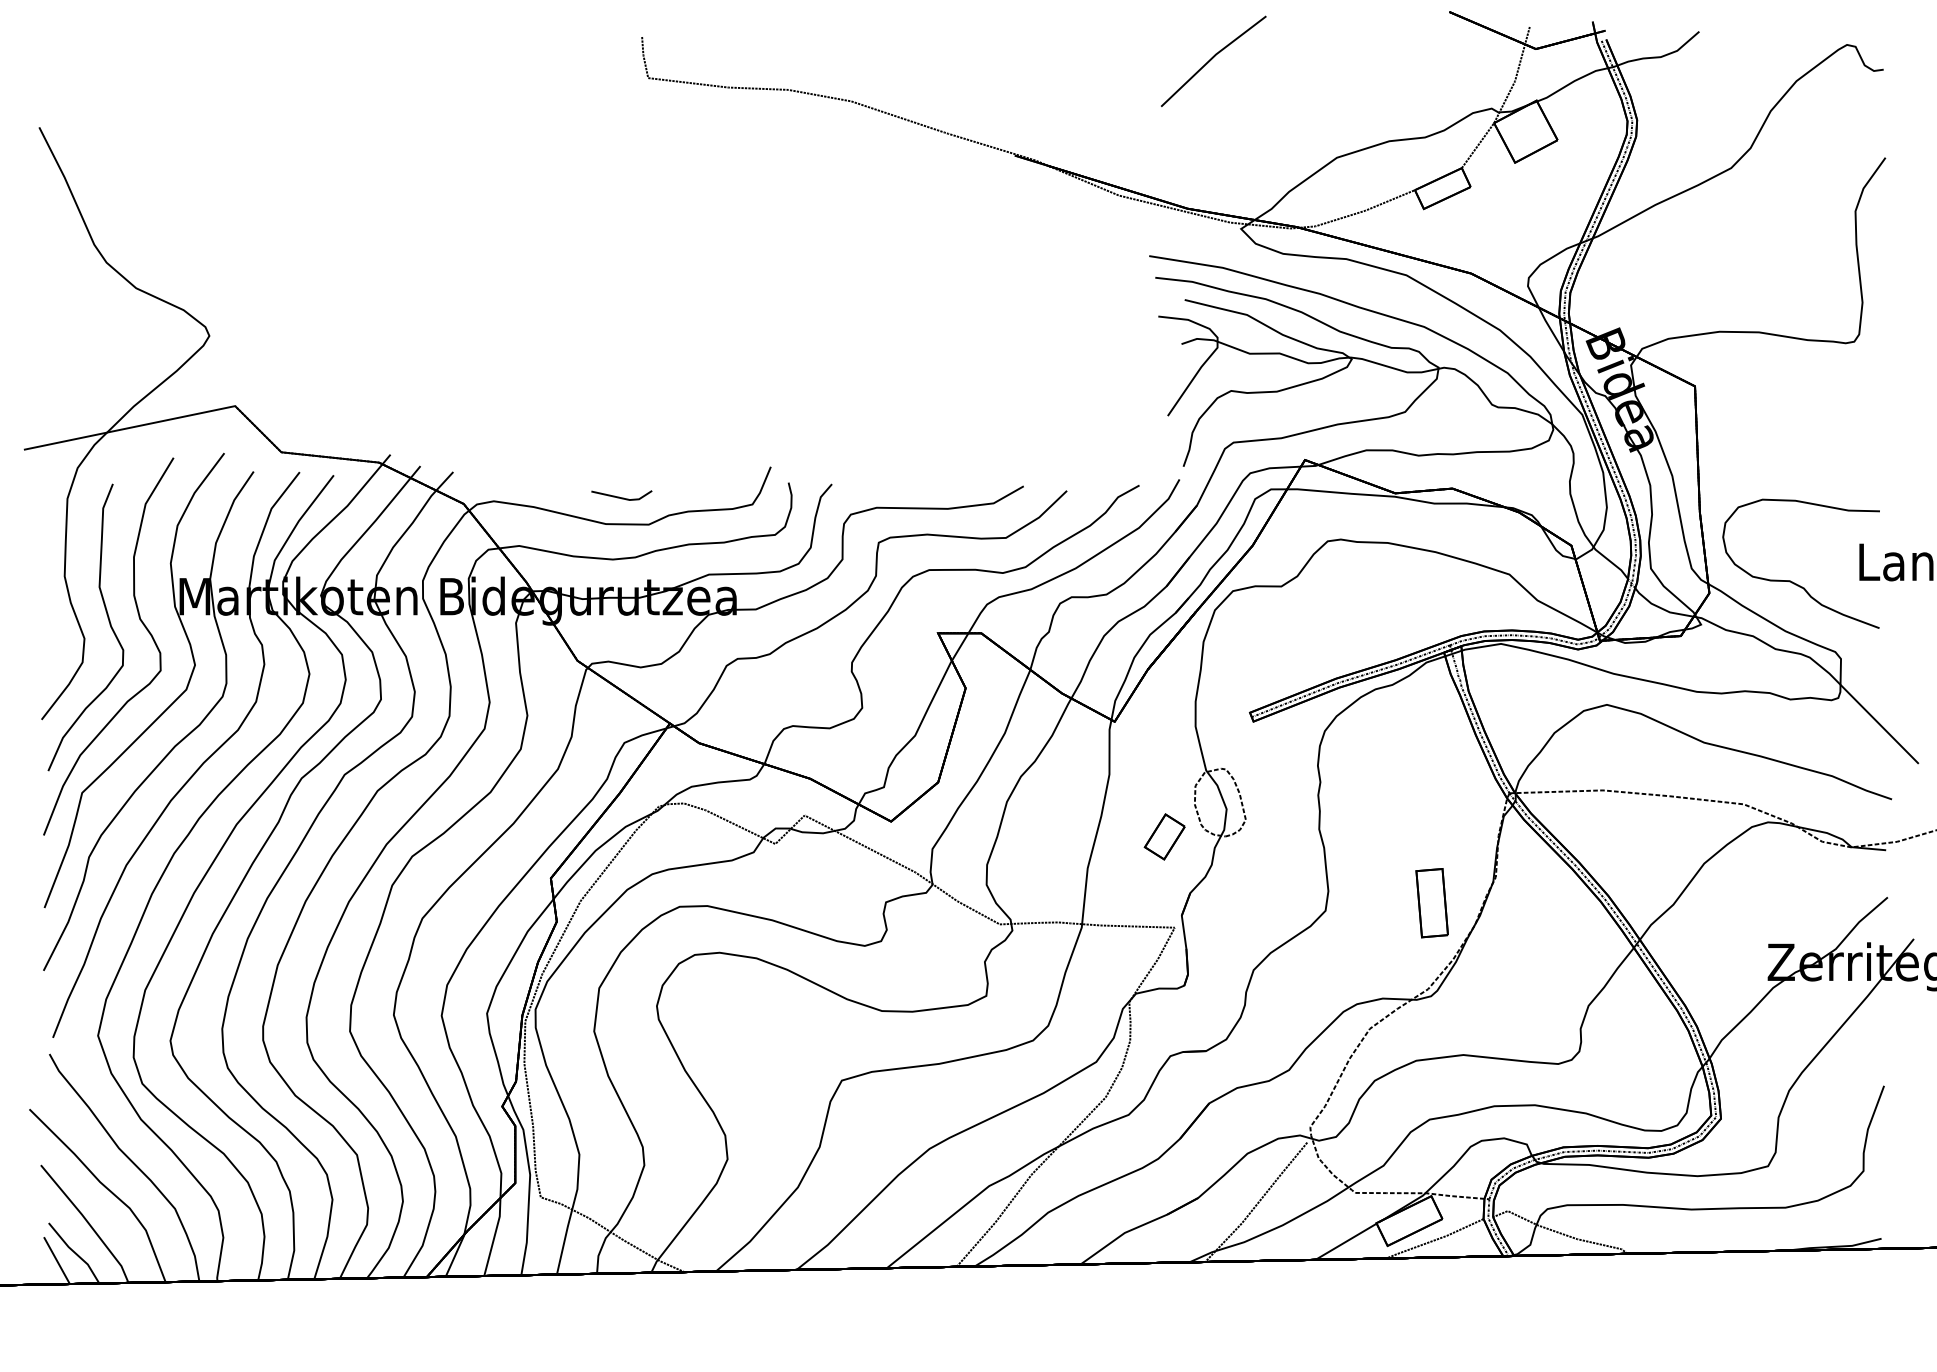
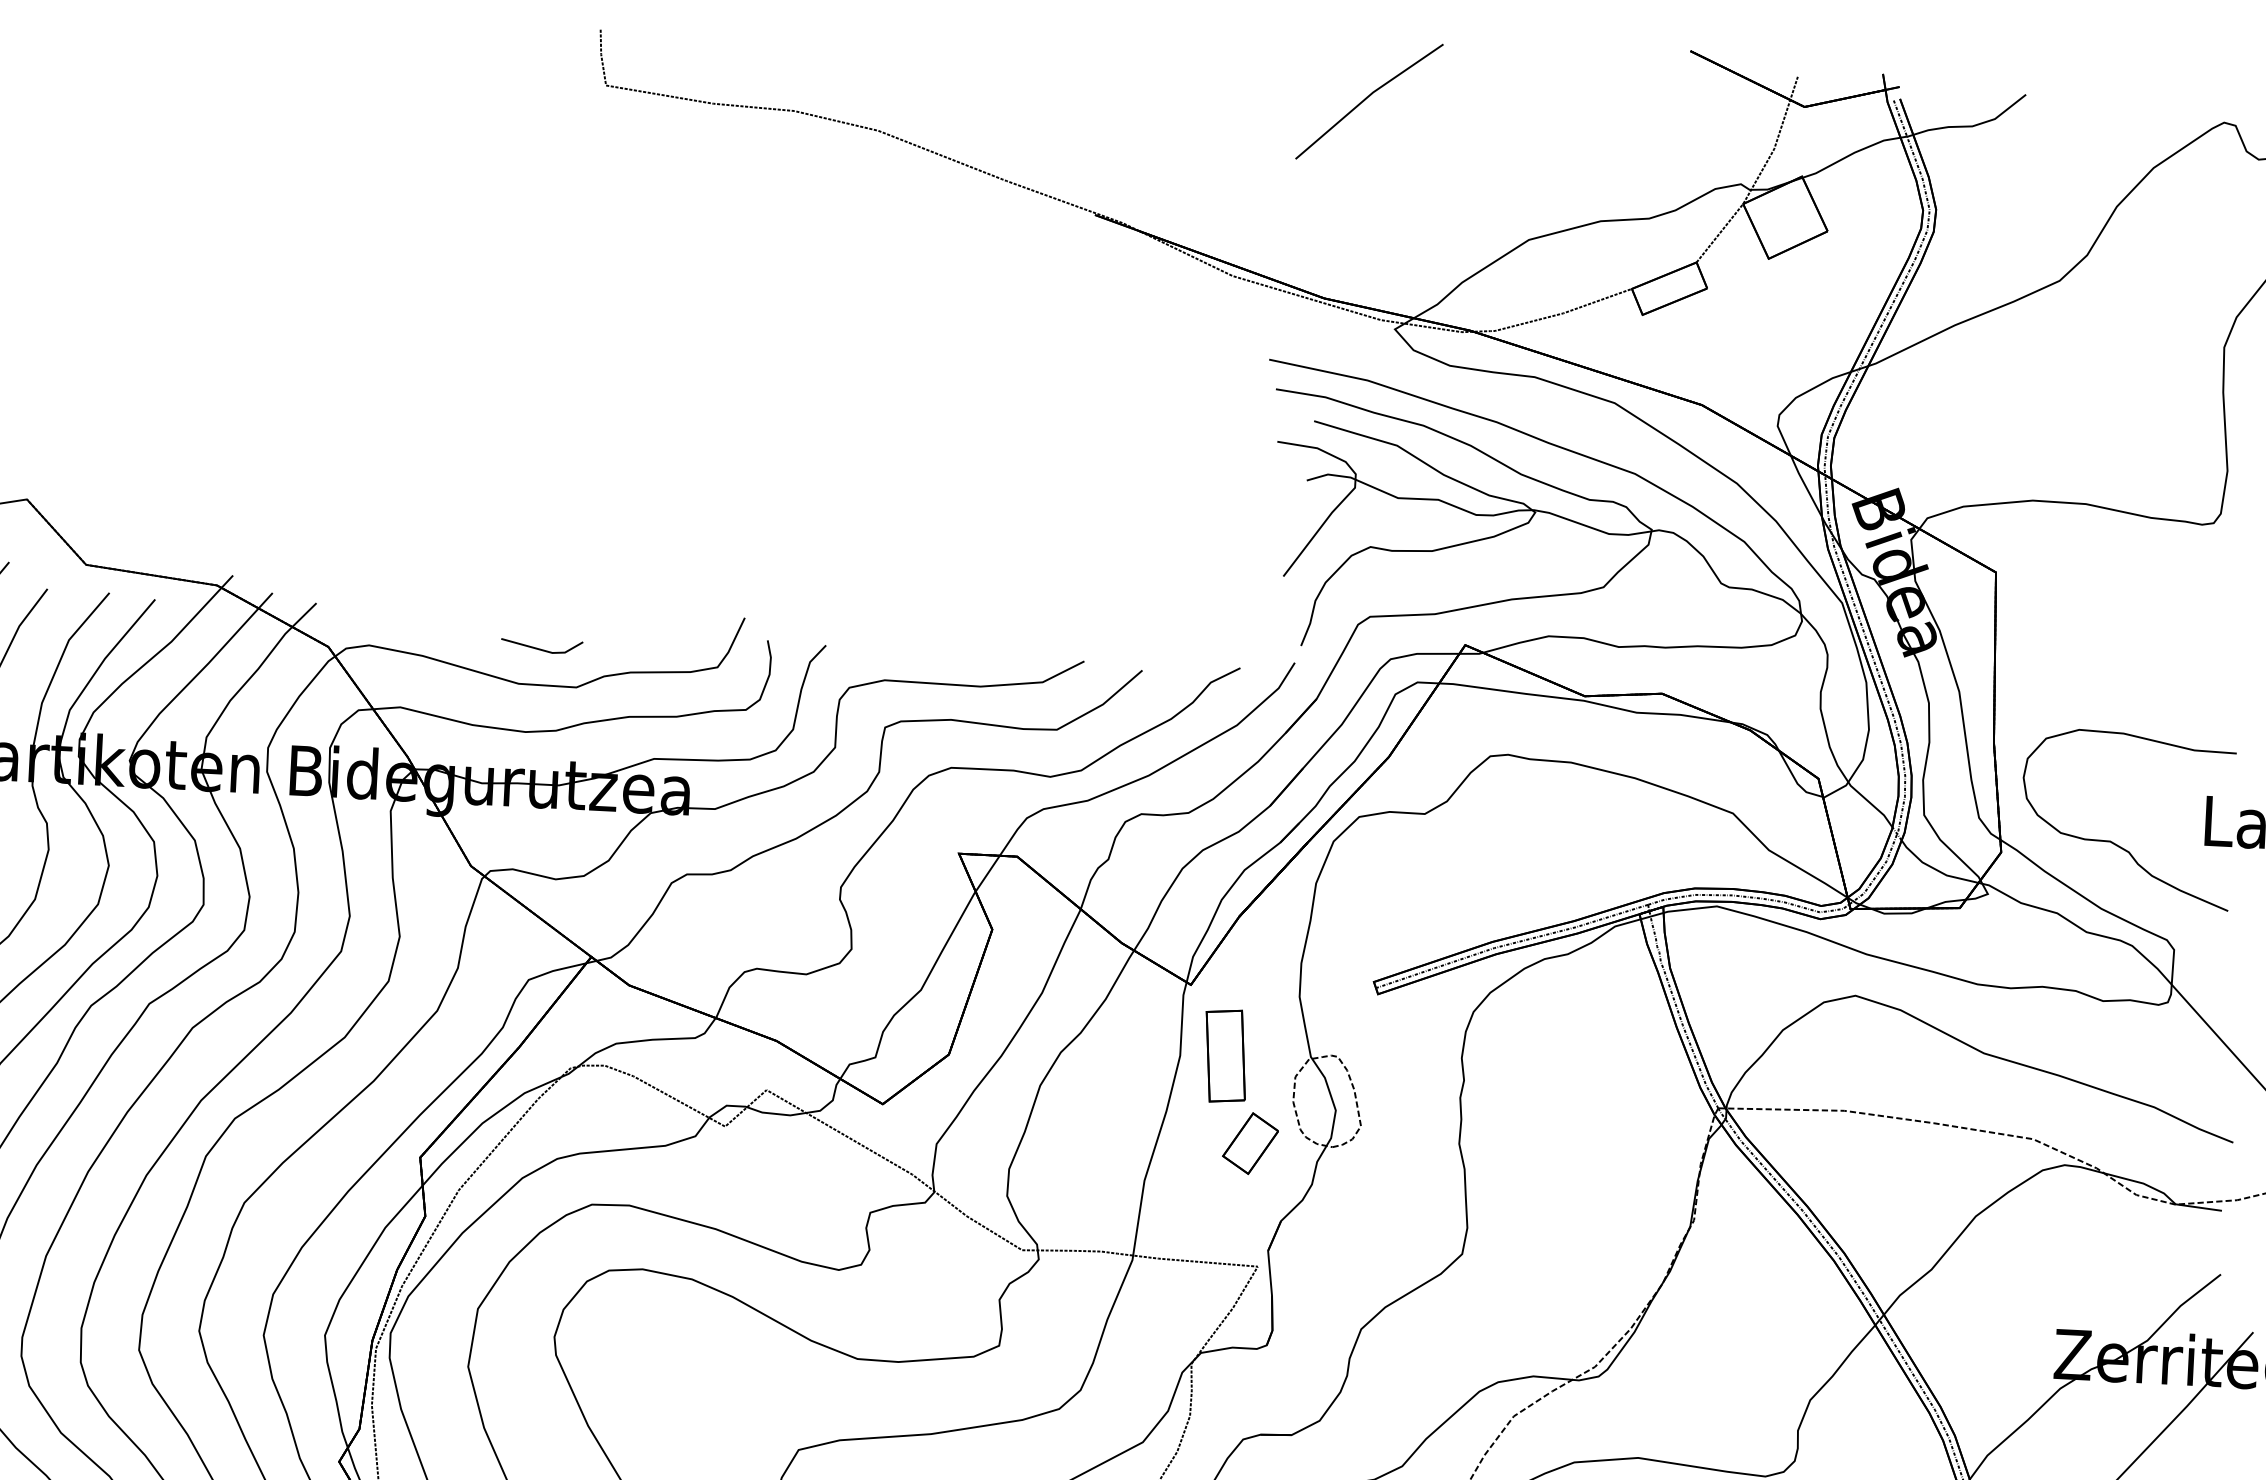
part: (1431, 903) -> (1224, 1056), moved

